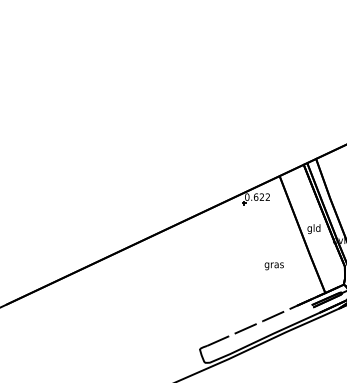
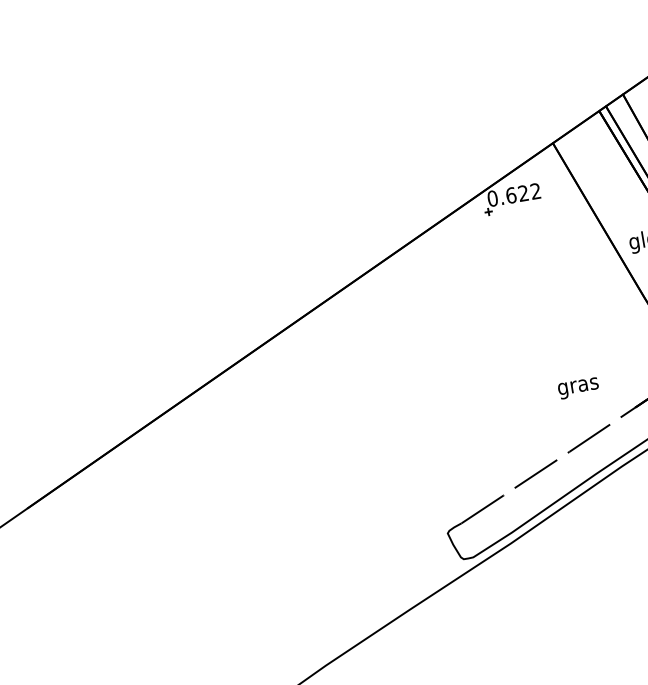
text: (273, 266) -> (576, 389), moved

